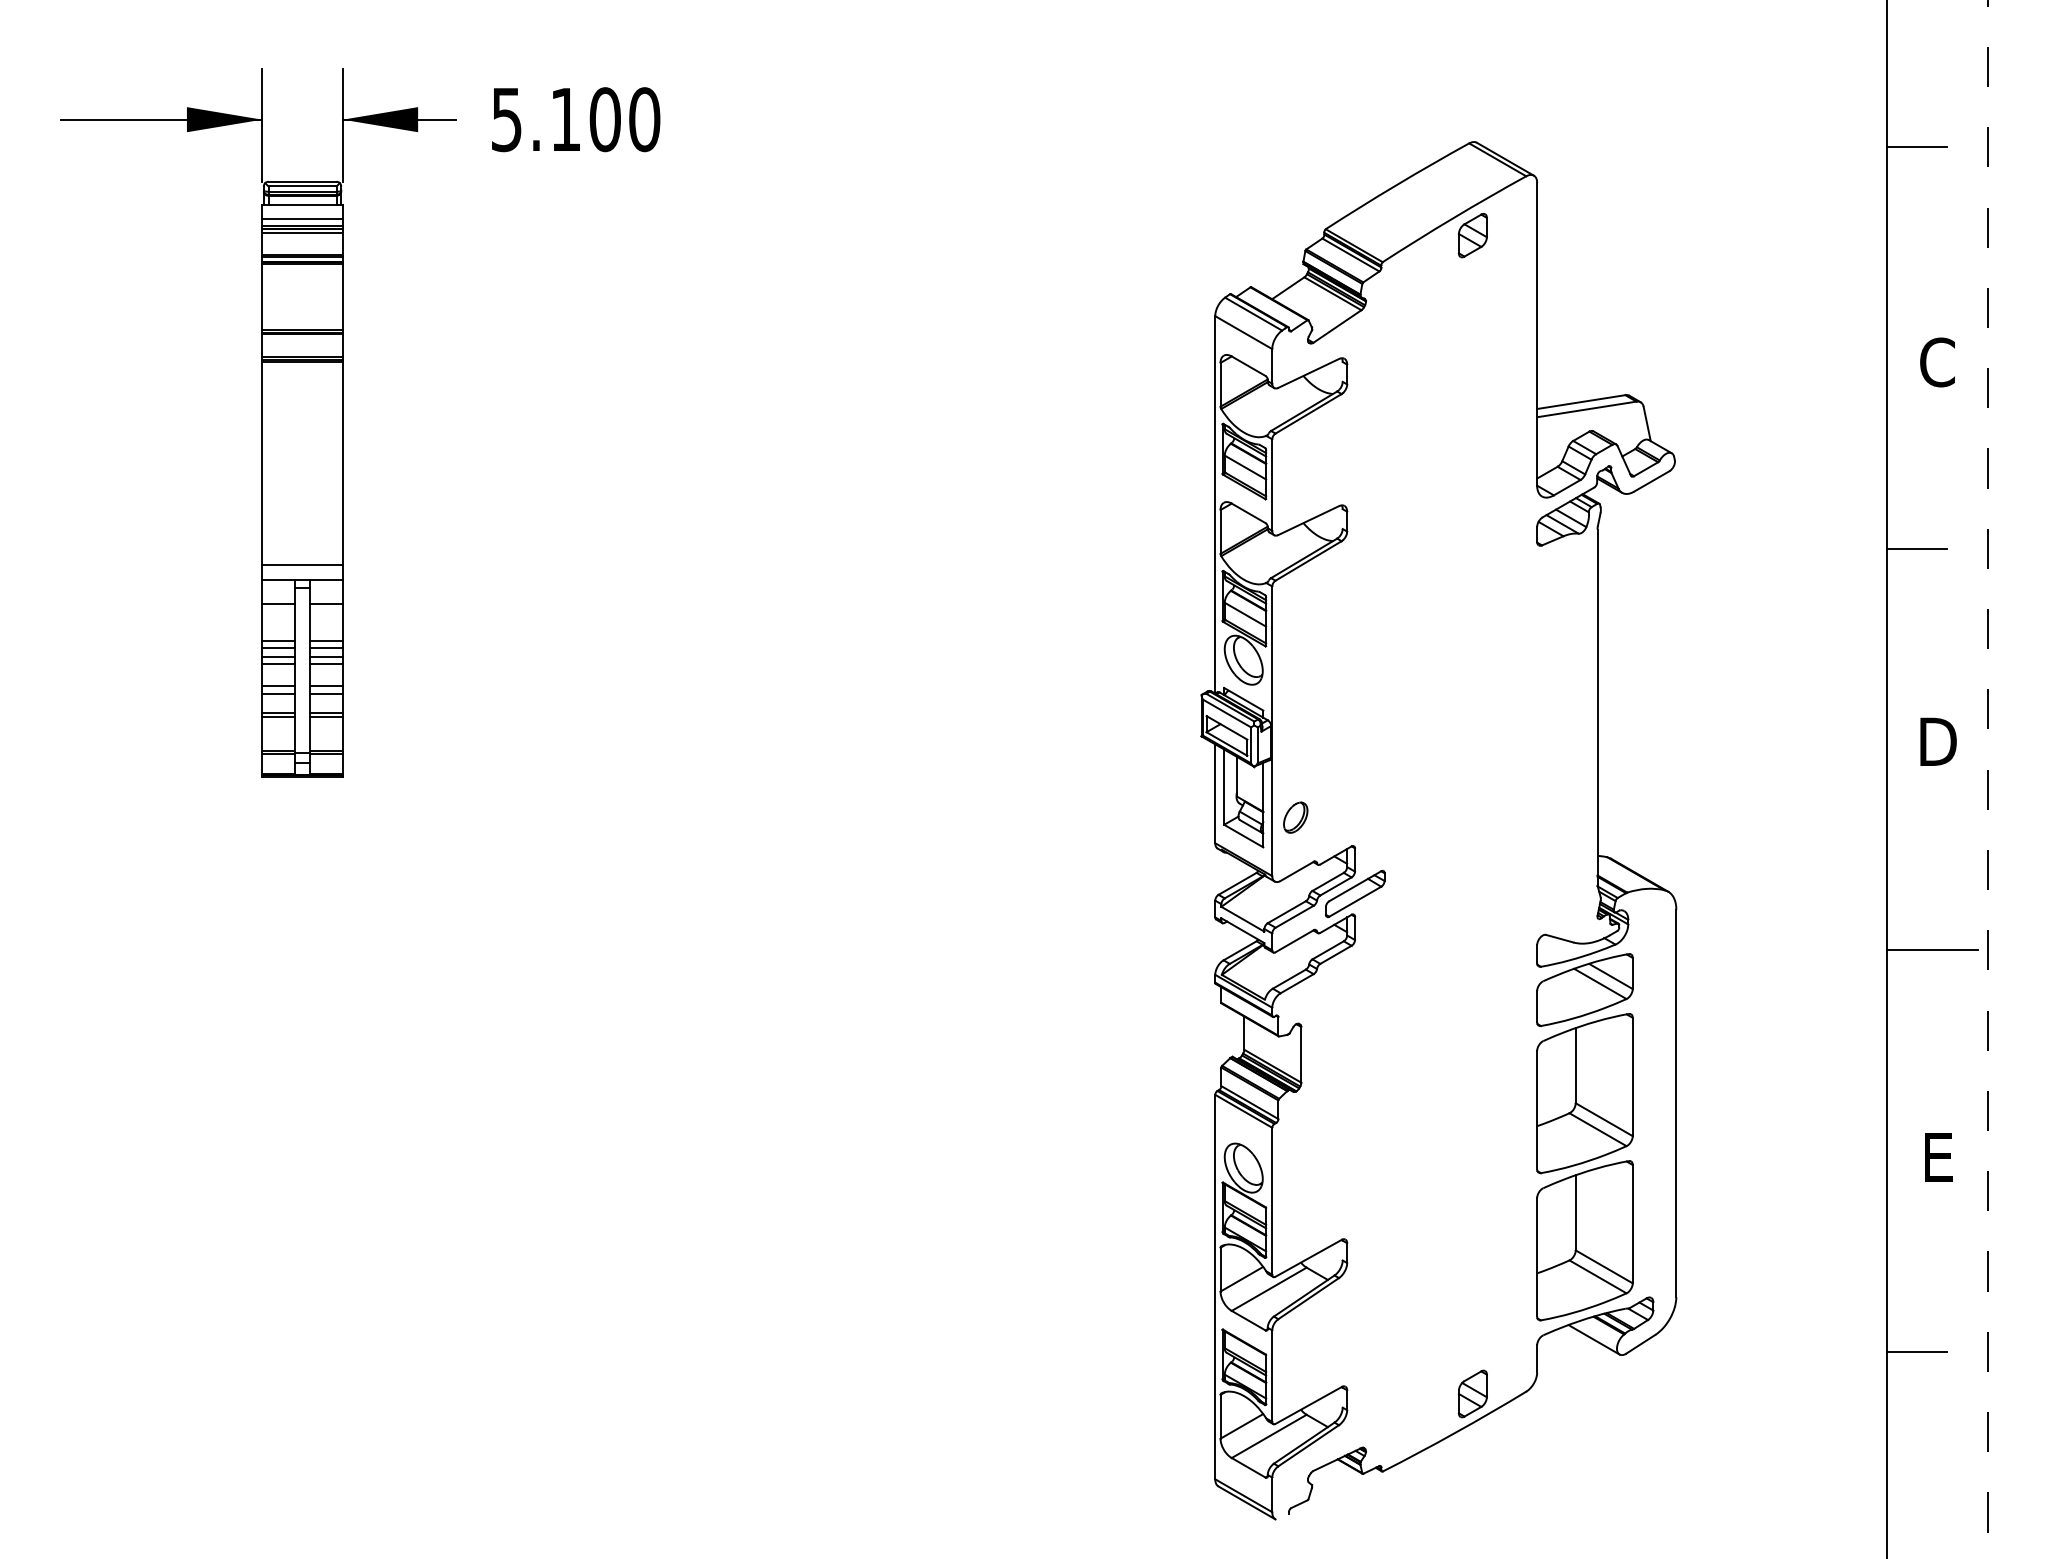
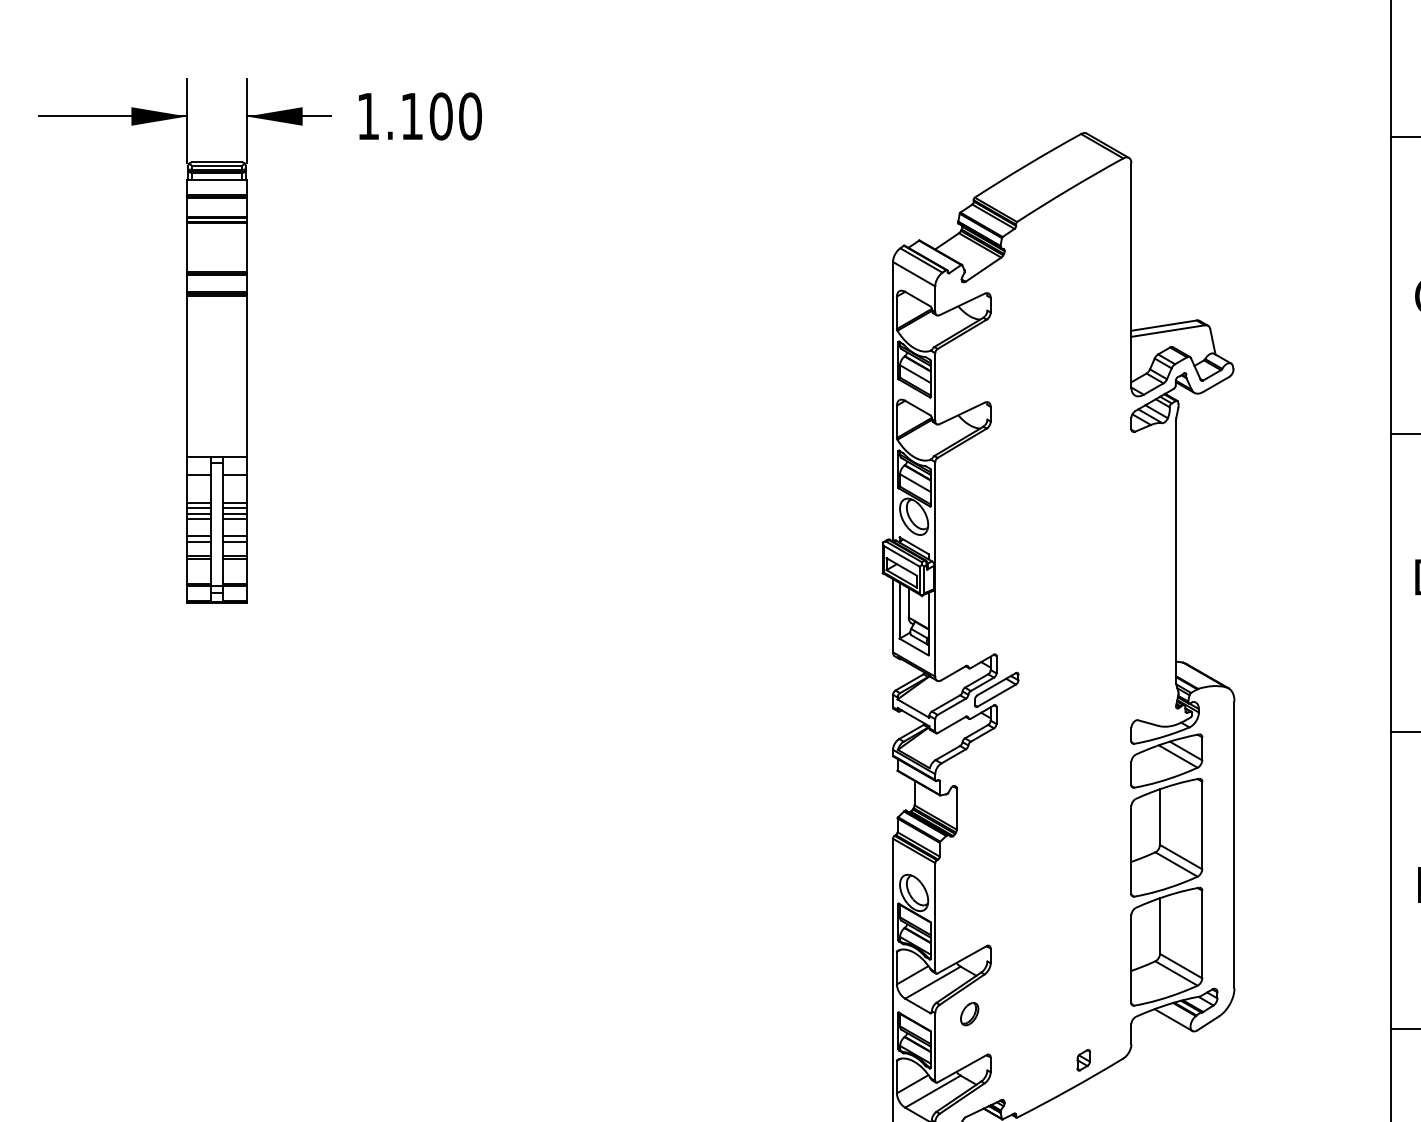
text: (506, 120) -> (368, 117), 5.100 -> 1.100
line: (302, 219) -> (217, 190), removed
line: (302, 232) -> (217, 200), removed
part: (1472, 235) -> (1083, 202), removed
line: (302, 564) -> (217, 445), removed
part: (1295, 817) -> (969, 1013), moved
part: (1472, 1393) -> (1083, 1059), size x0.6

